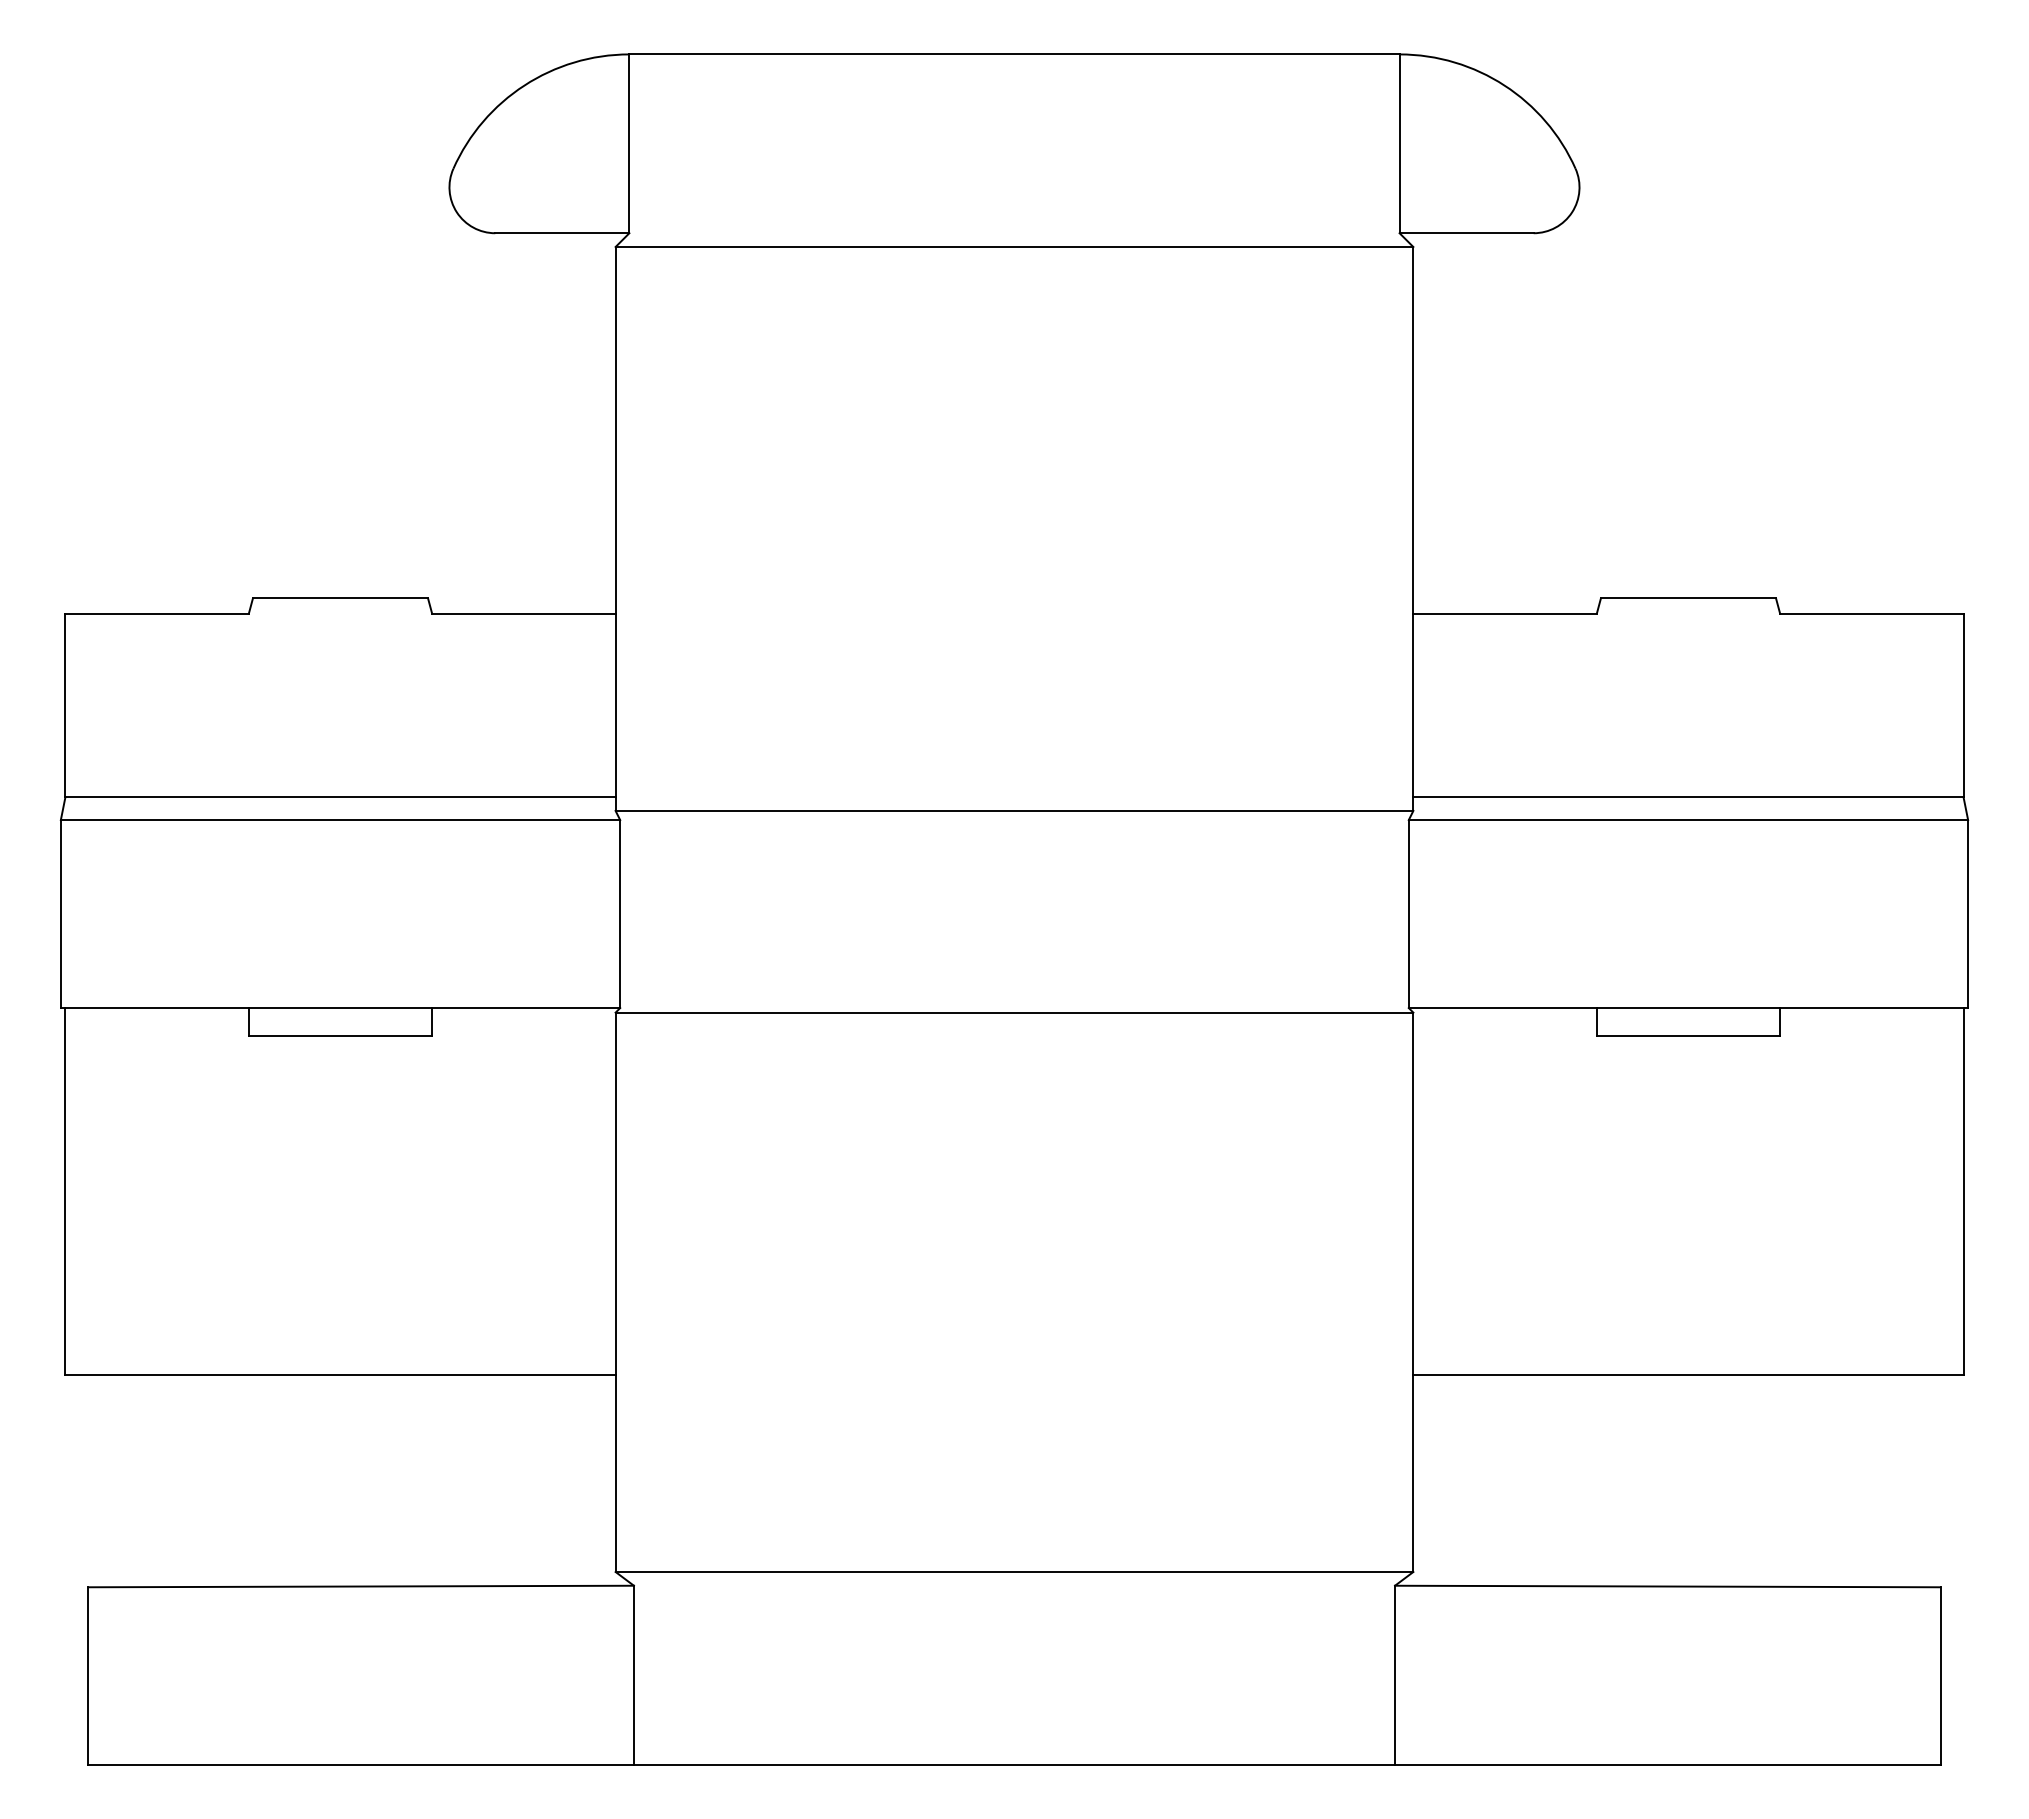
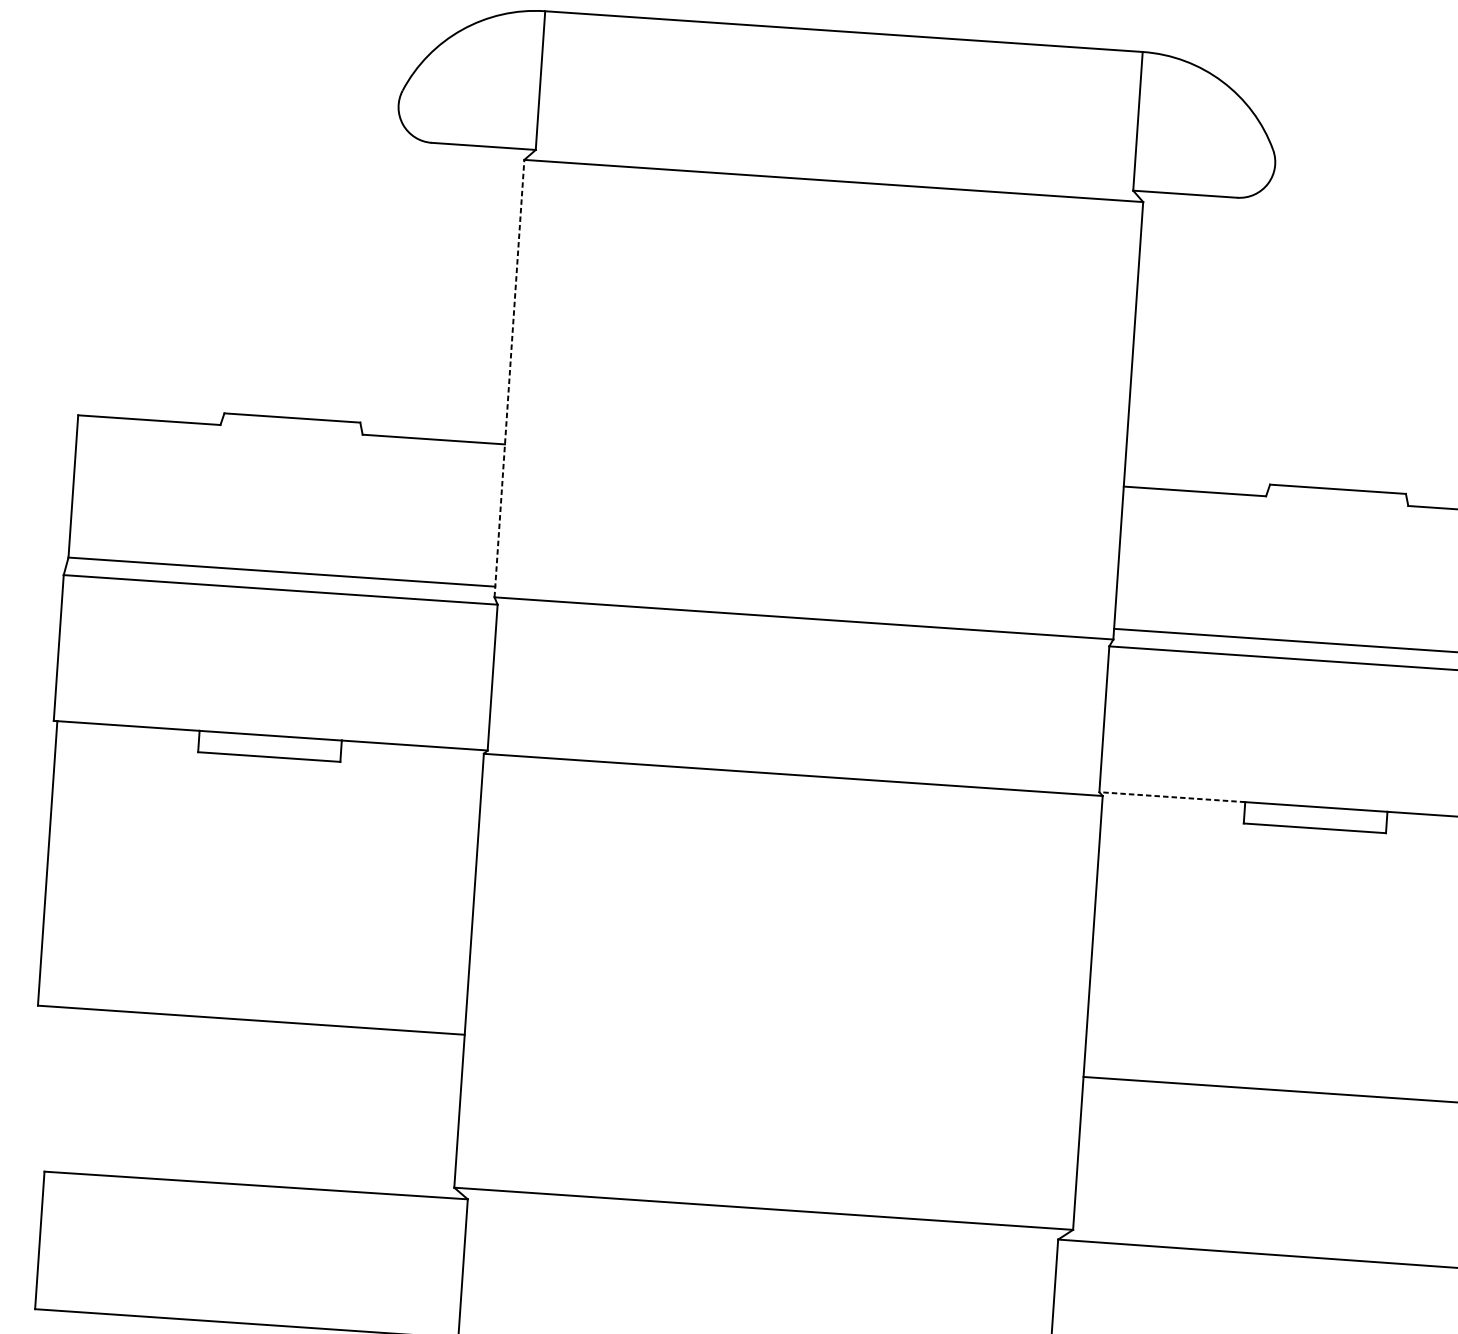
line: (615, 528) -> (509, 378), solid -> dashed
line: (1502, 1008) -> (1172, 797), solid -> dashed

